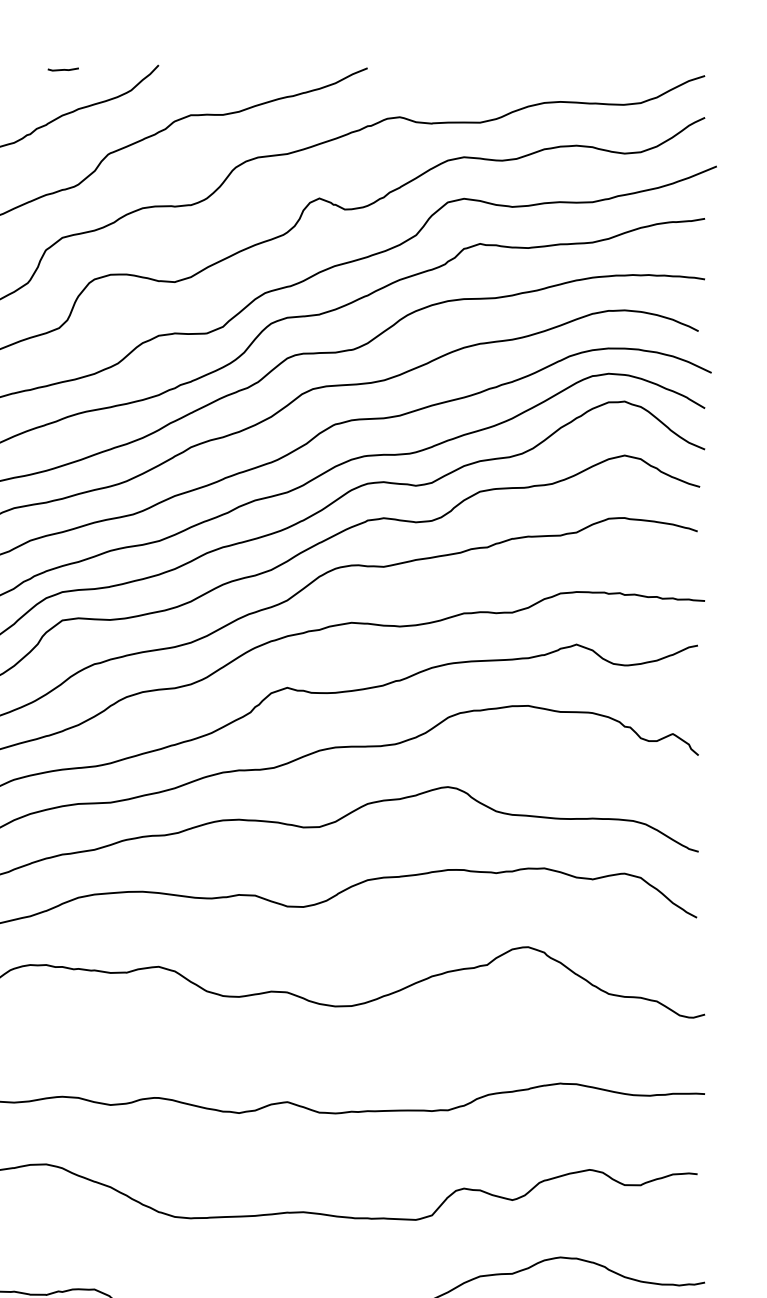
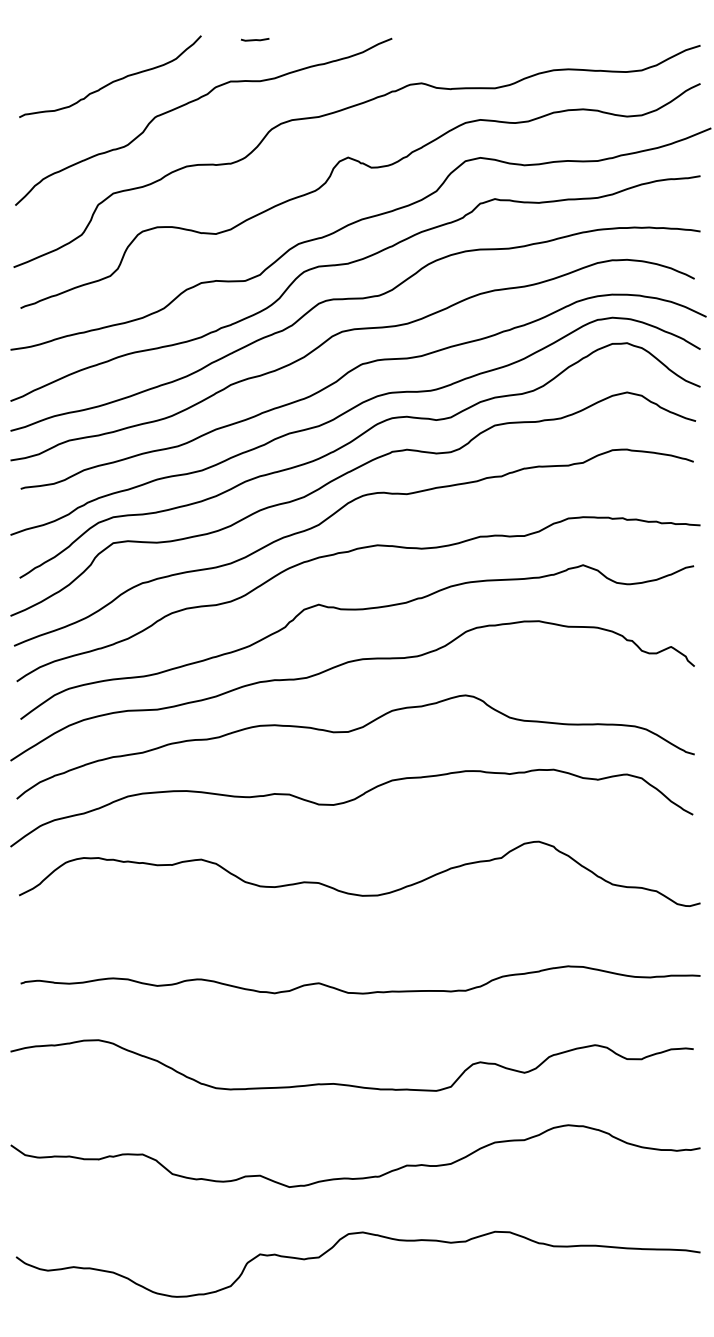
line: (62, 69) -> (254, 39), moved

